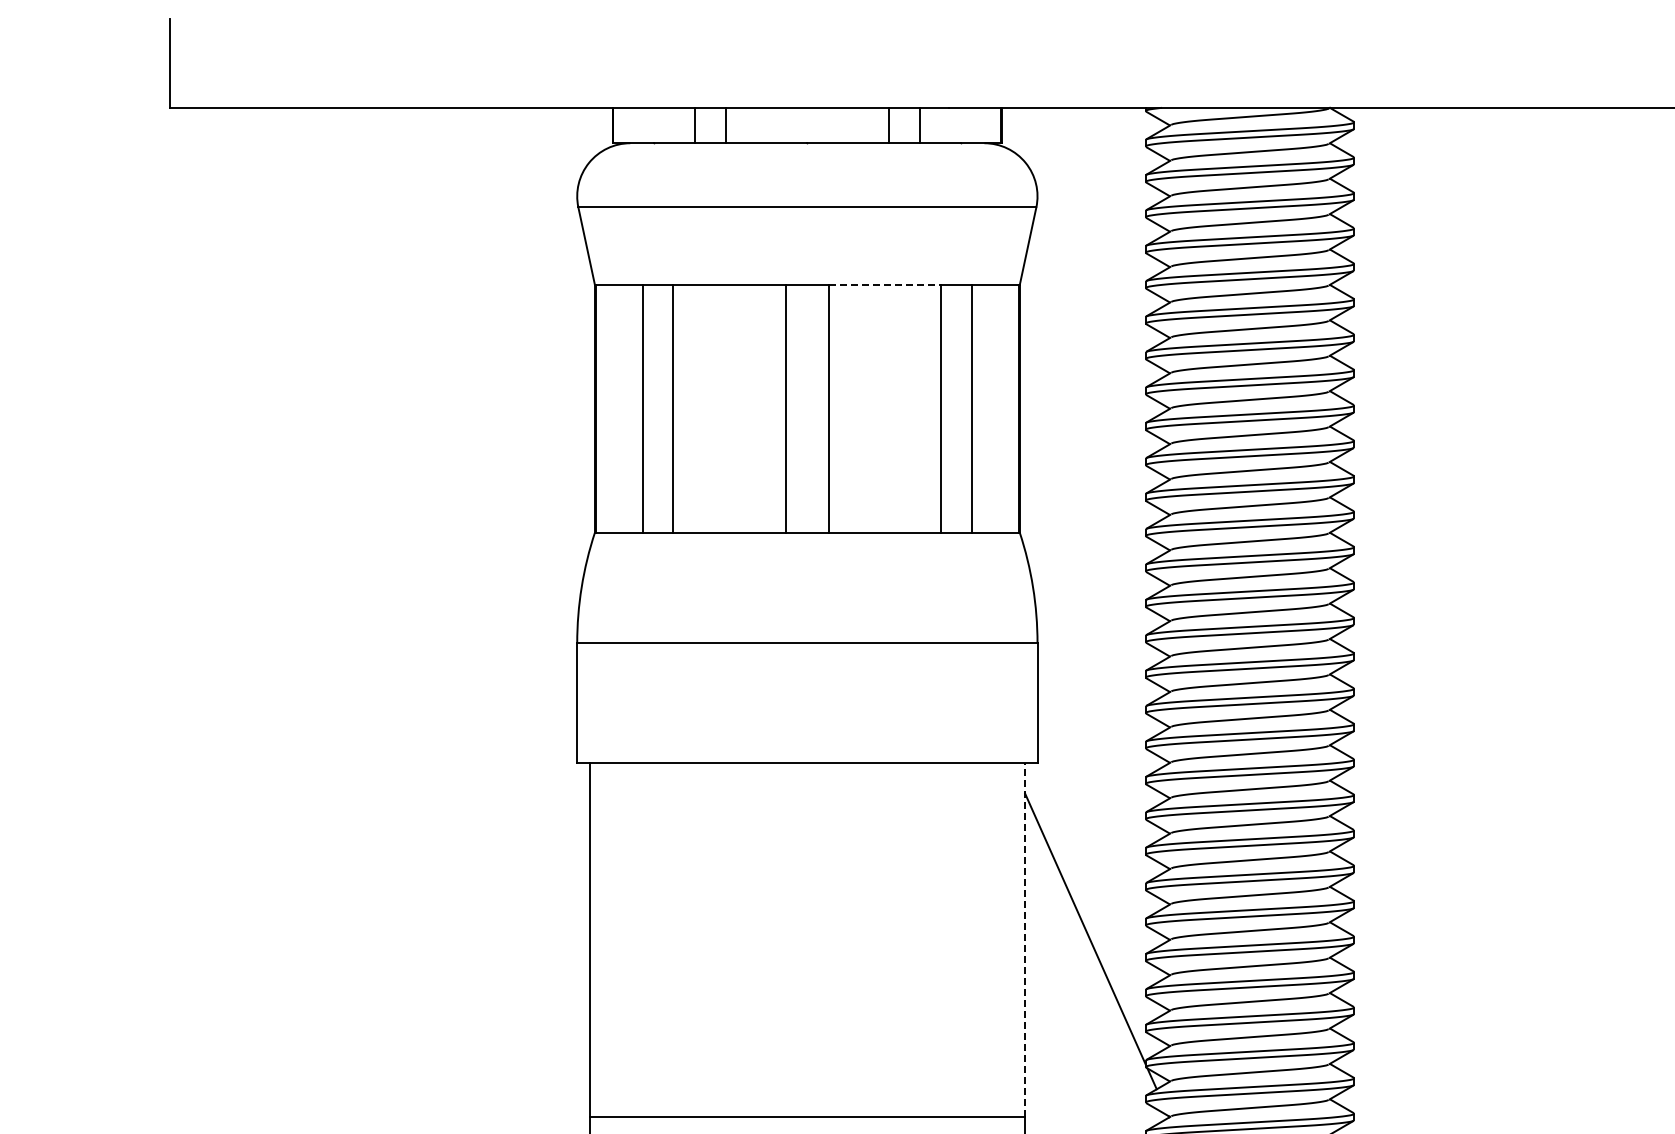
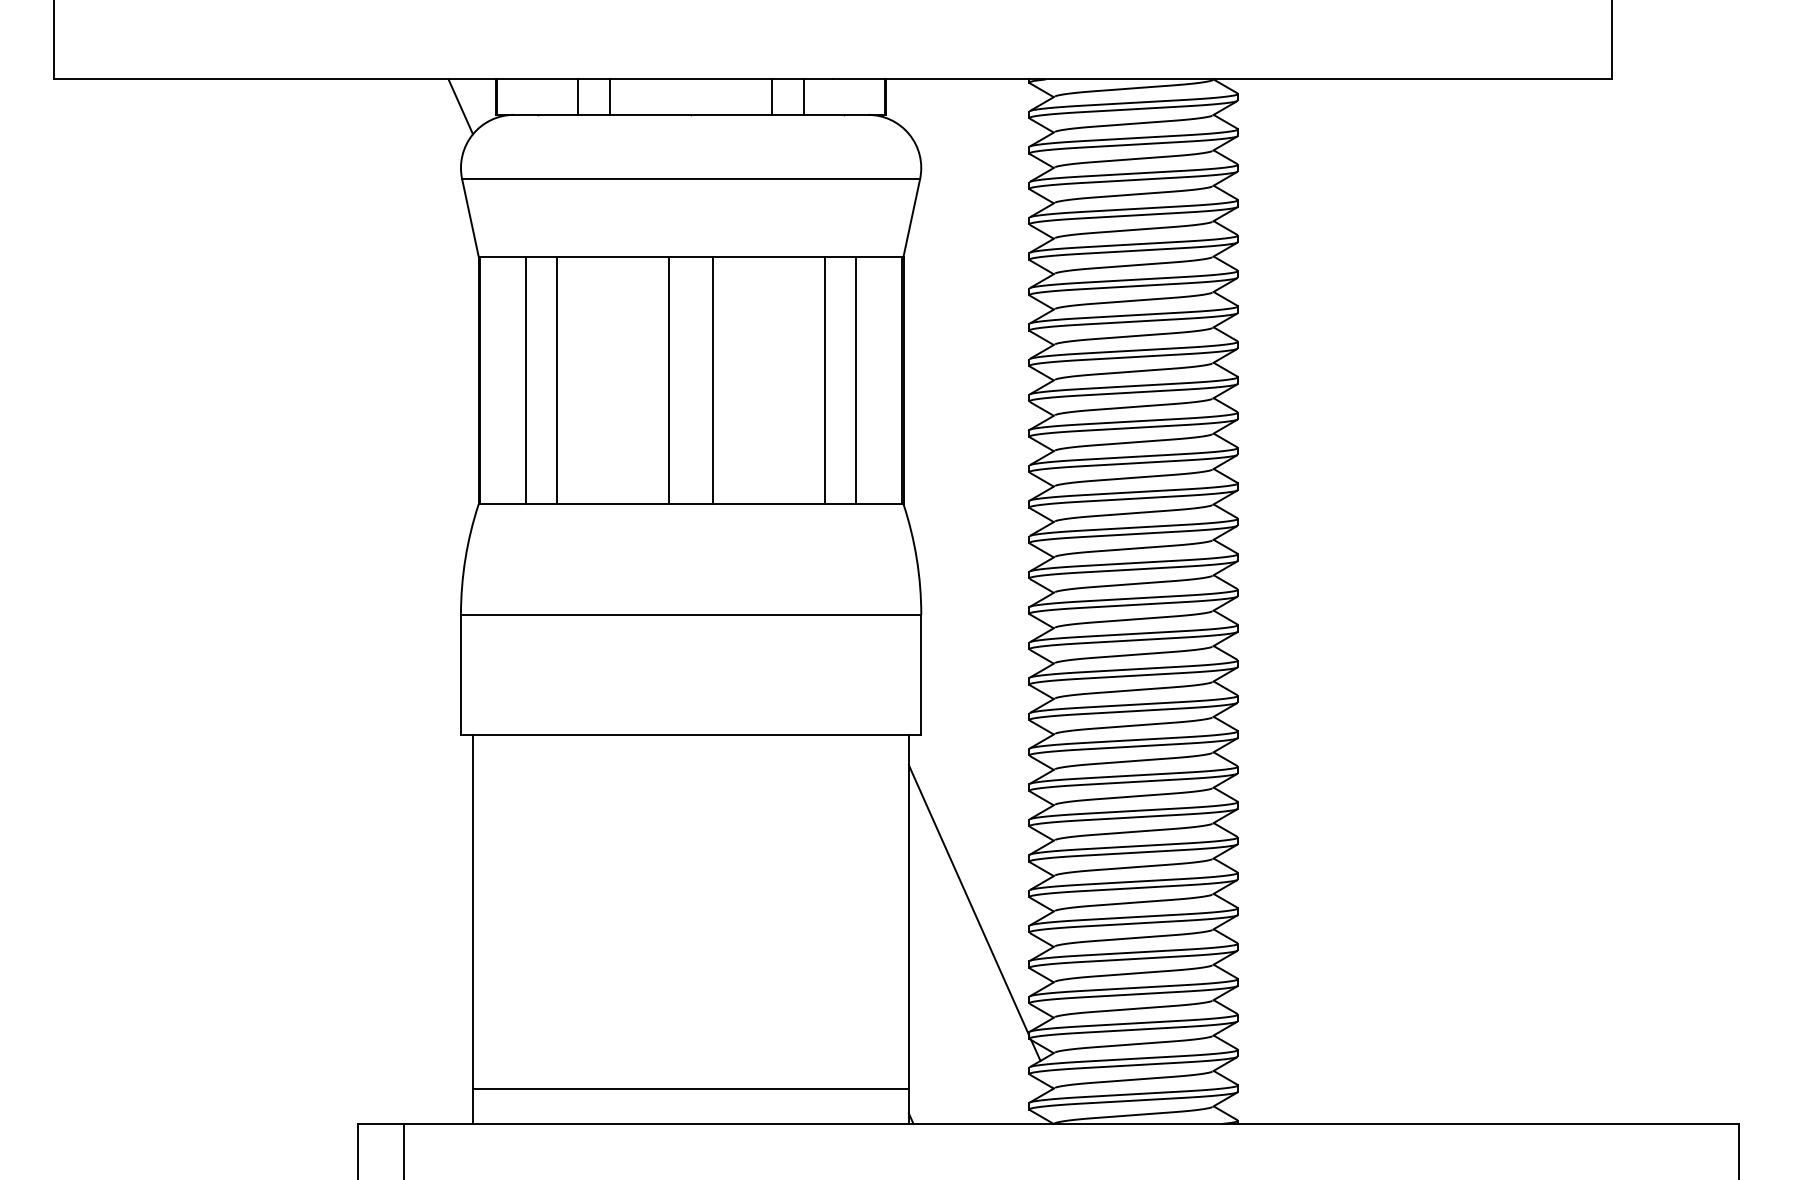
line: (576, 134) -> (460, 106), added
line: (885, 284) -> (769, 256), dashed -> solid
line: (1024, 939) -> (908, 911), dashed -> solid

